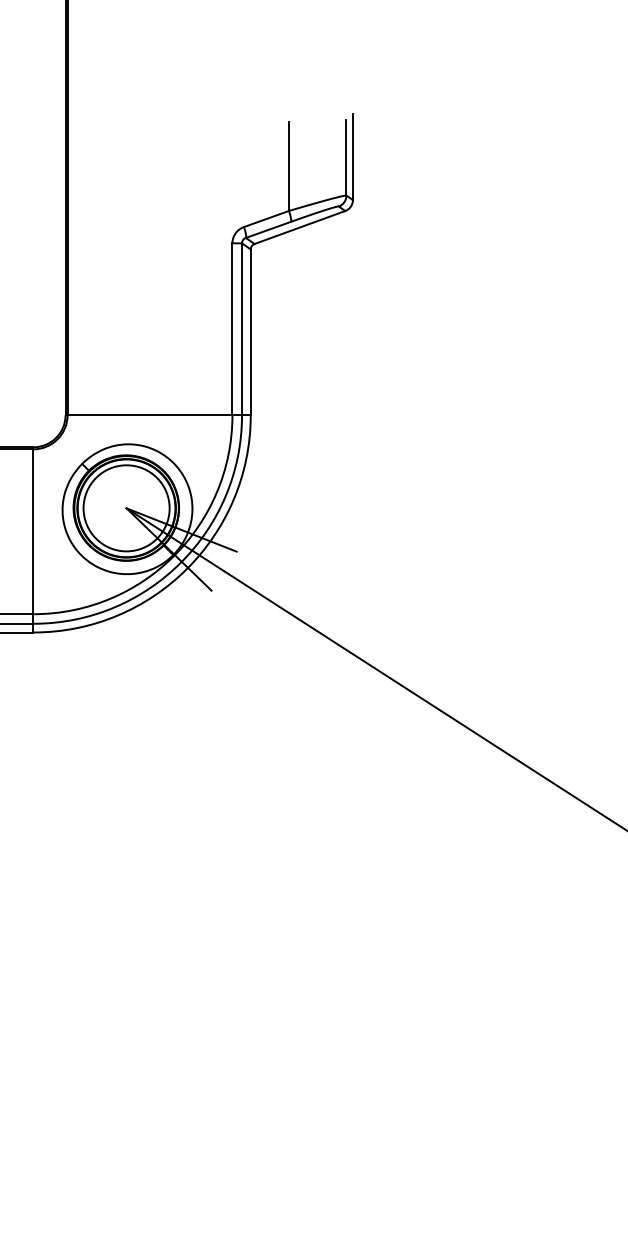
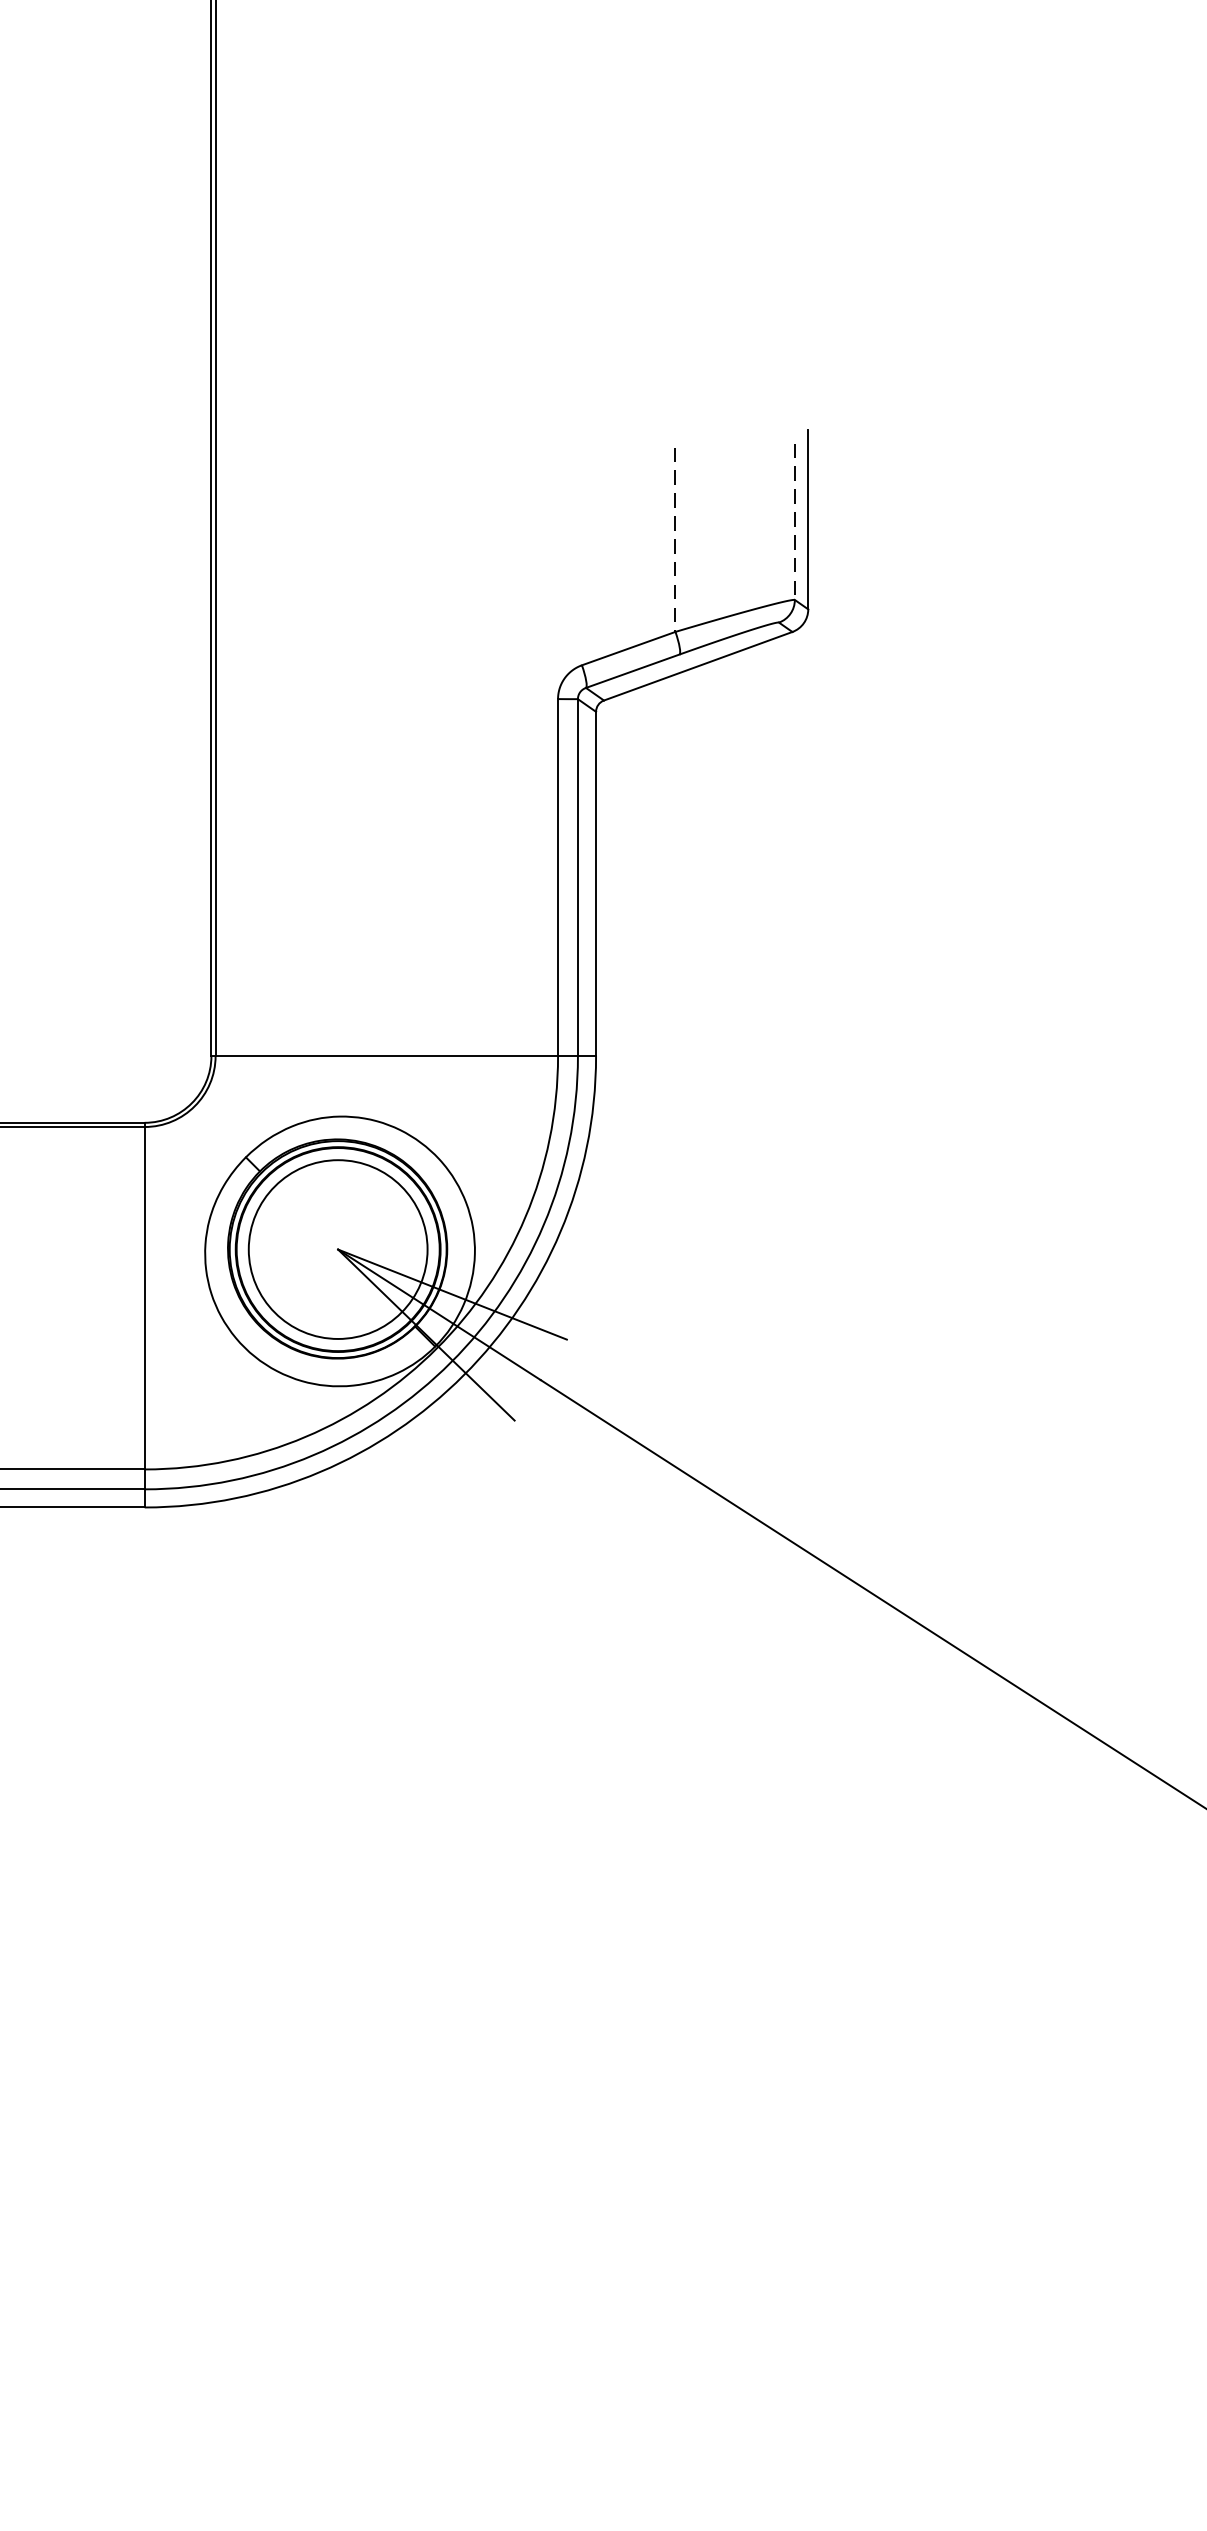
line: (346, 157) -> (794, 520), solid -> dashed
line: (289, 167) -> (676, 541), solid -> dashed

